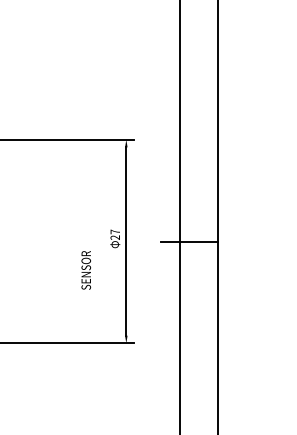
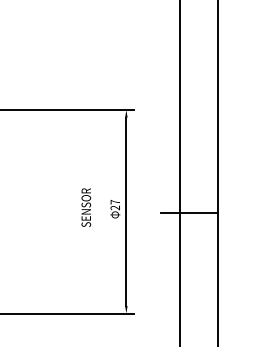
text: (86, 270) -> (86, 207), moved

